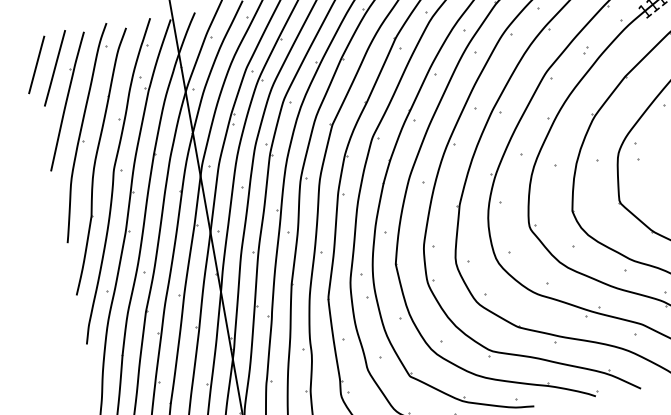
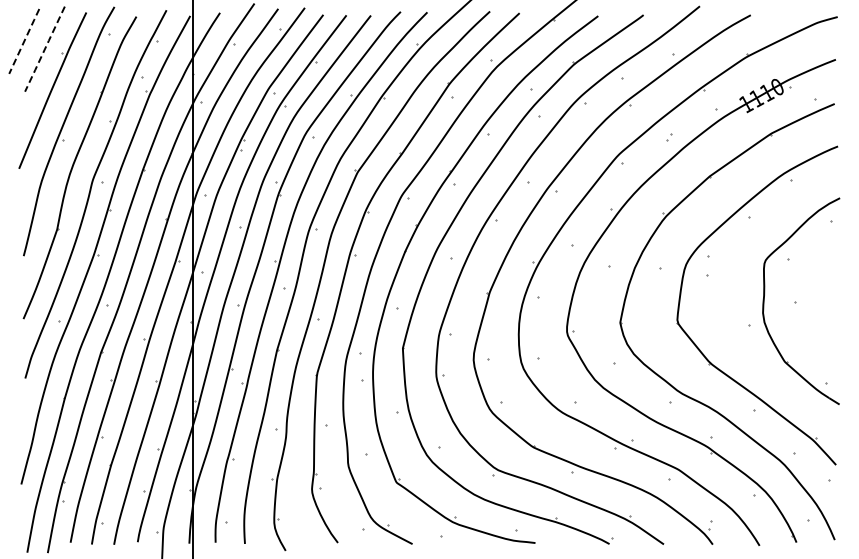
line: (36, 64) -> (24, 40), solid -> dashed
line: (54, 68) -> (44, 49), solid -> dashed

